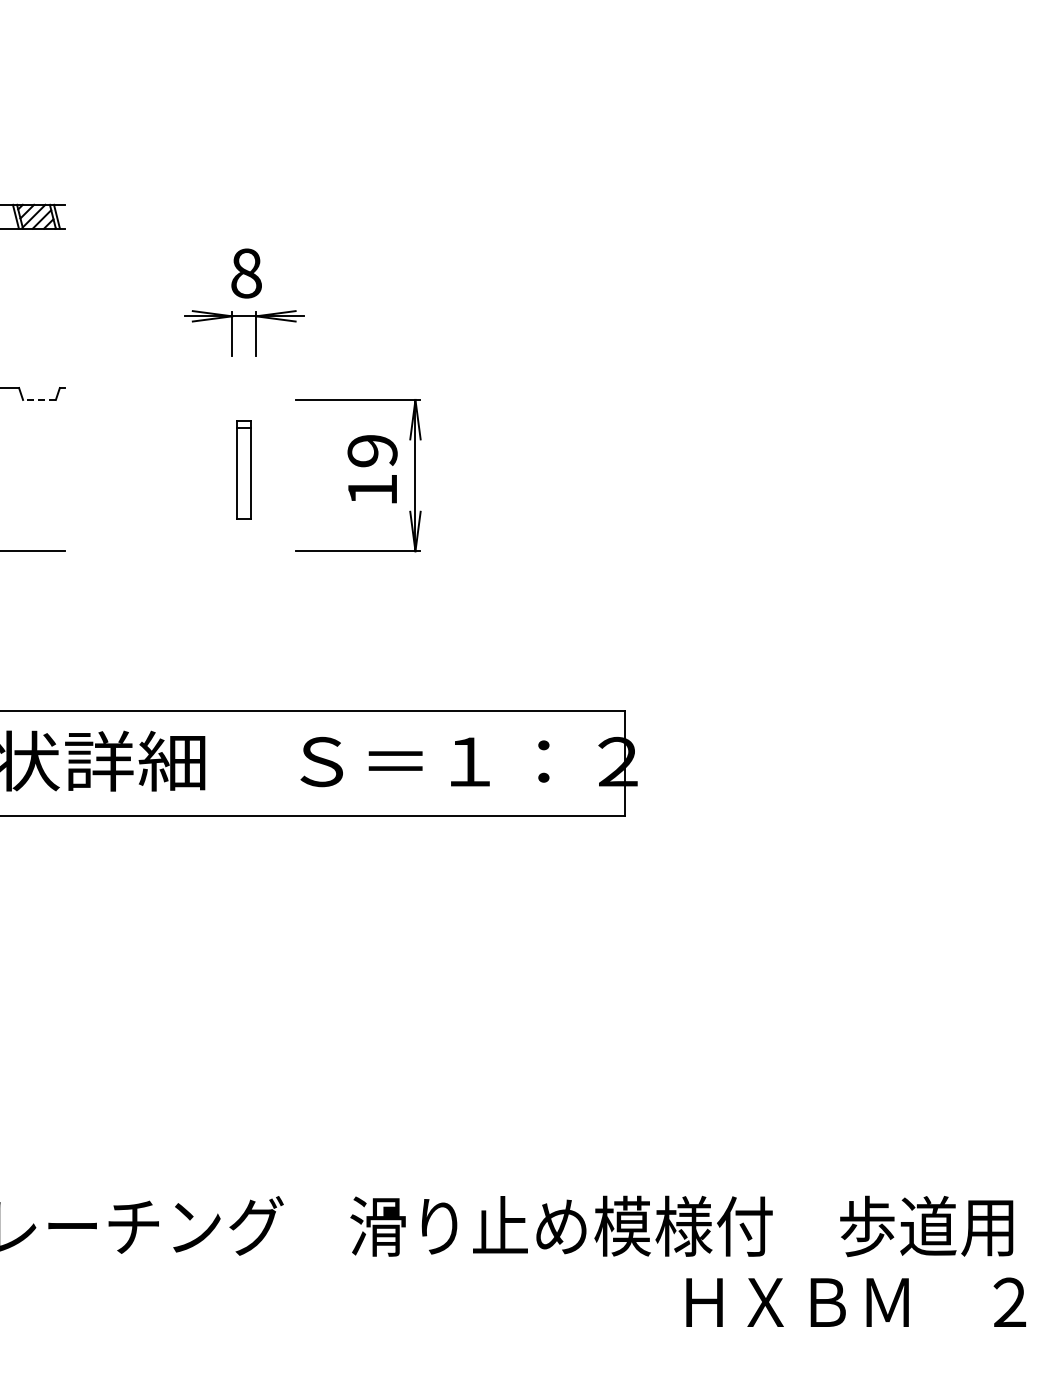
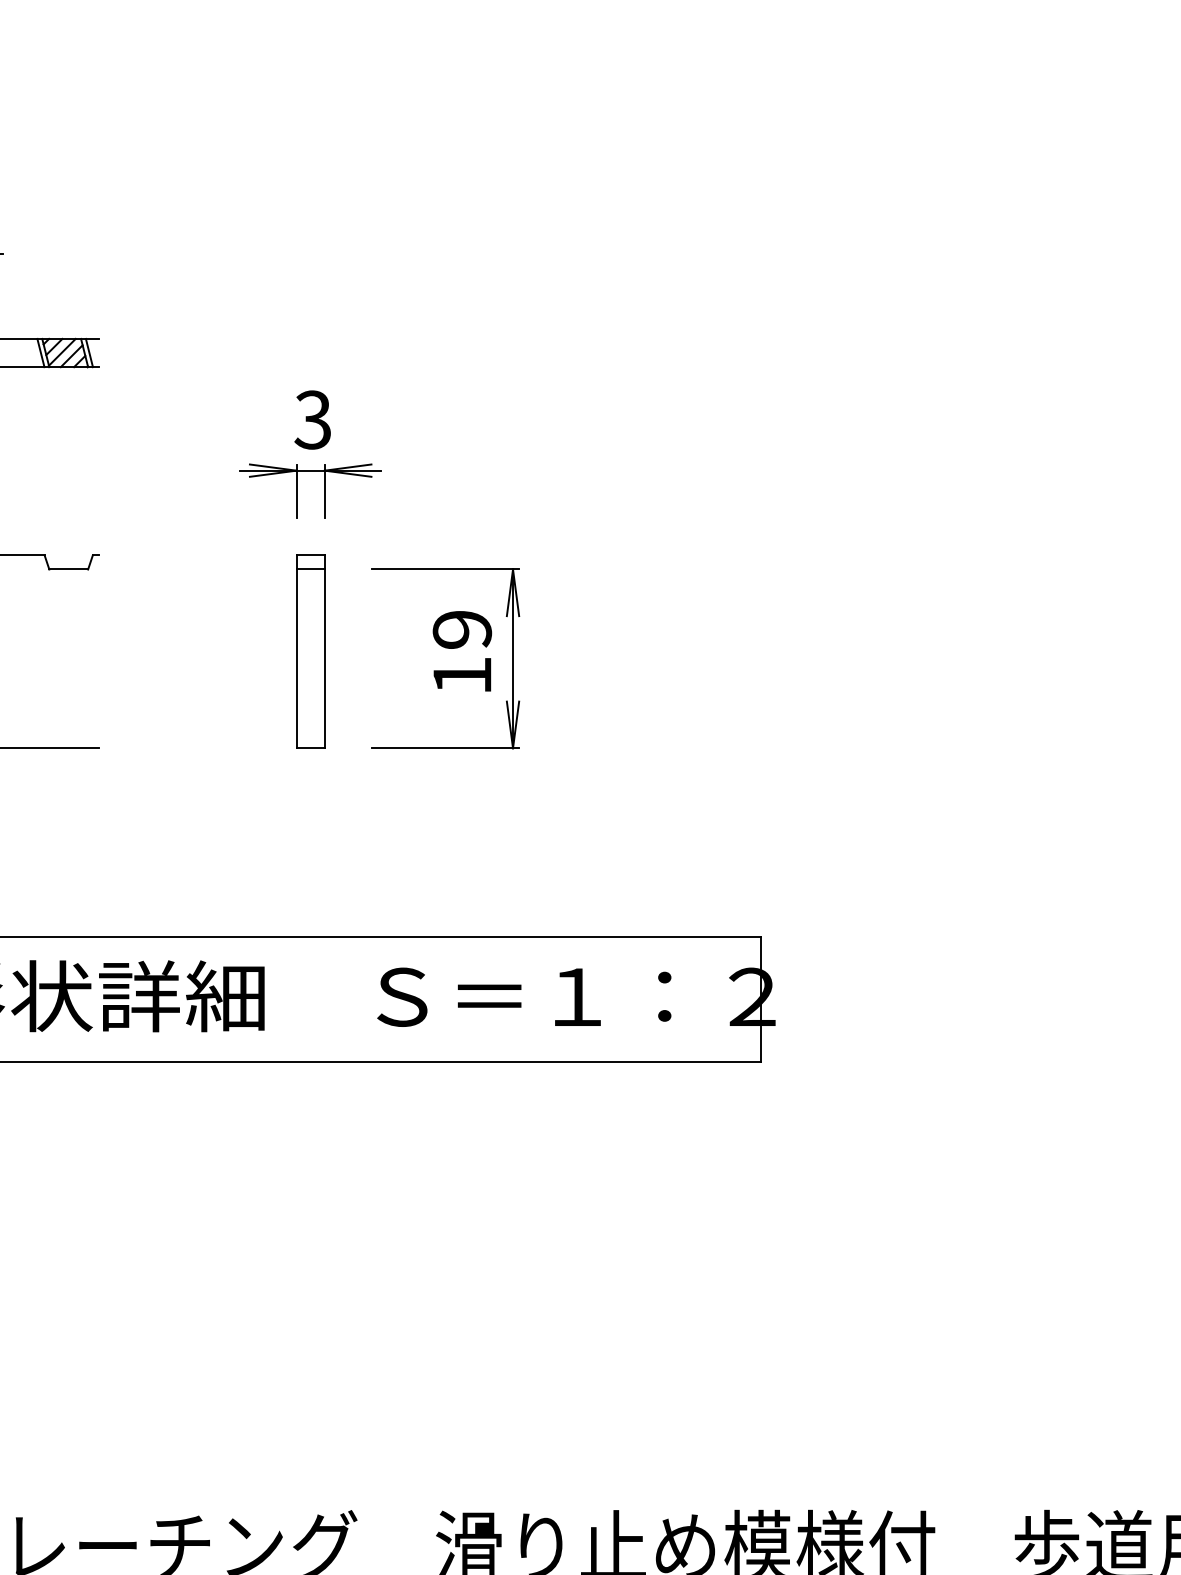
text: (245, 273) -> (312, 420), 8 -> 3
line: (38, 399) -> (67, 568), dashed -> solid
part: (243, 469) -> (309, 651), size x1.67

